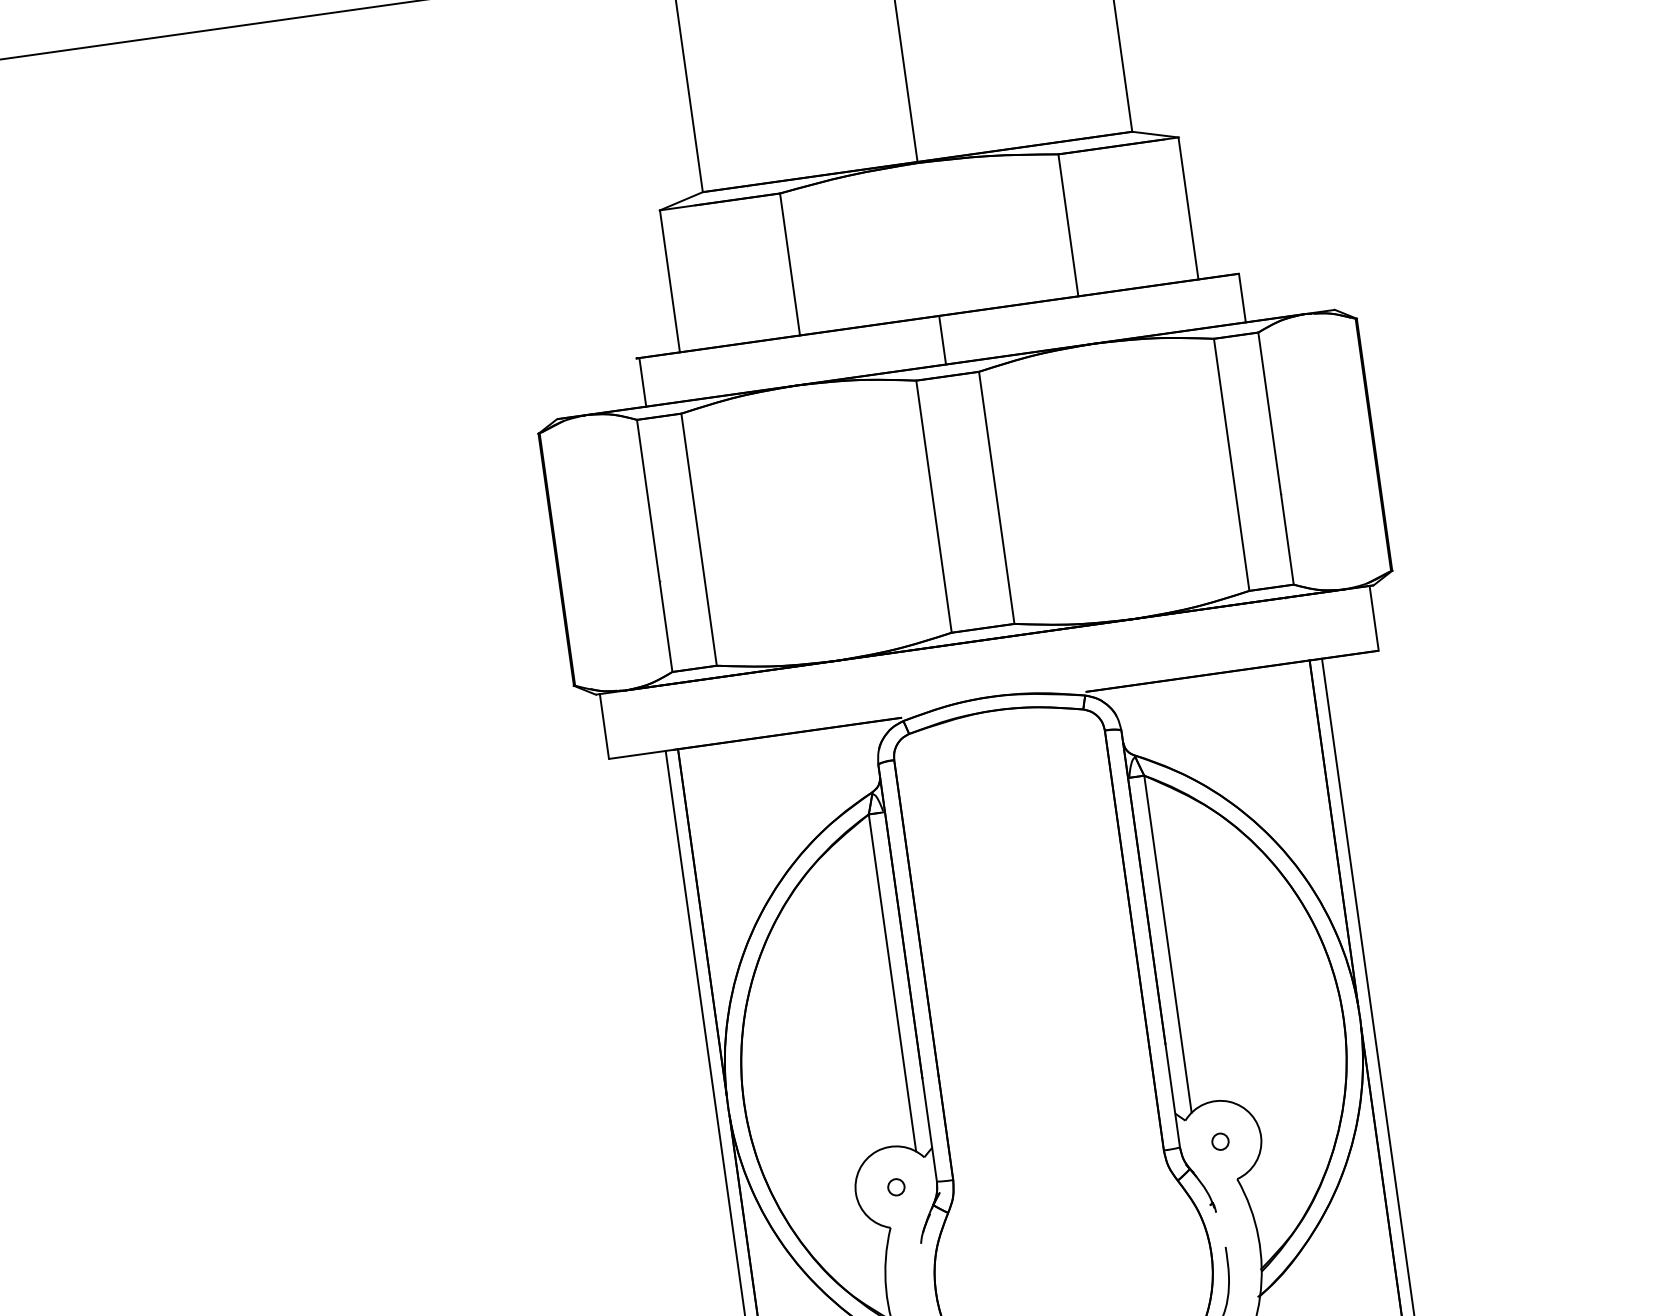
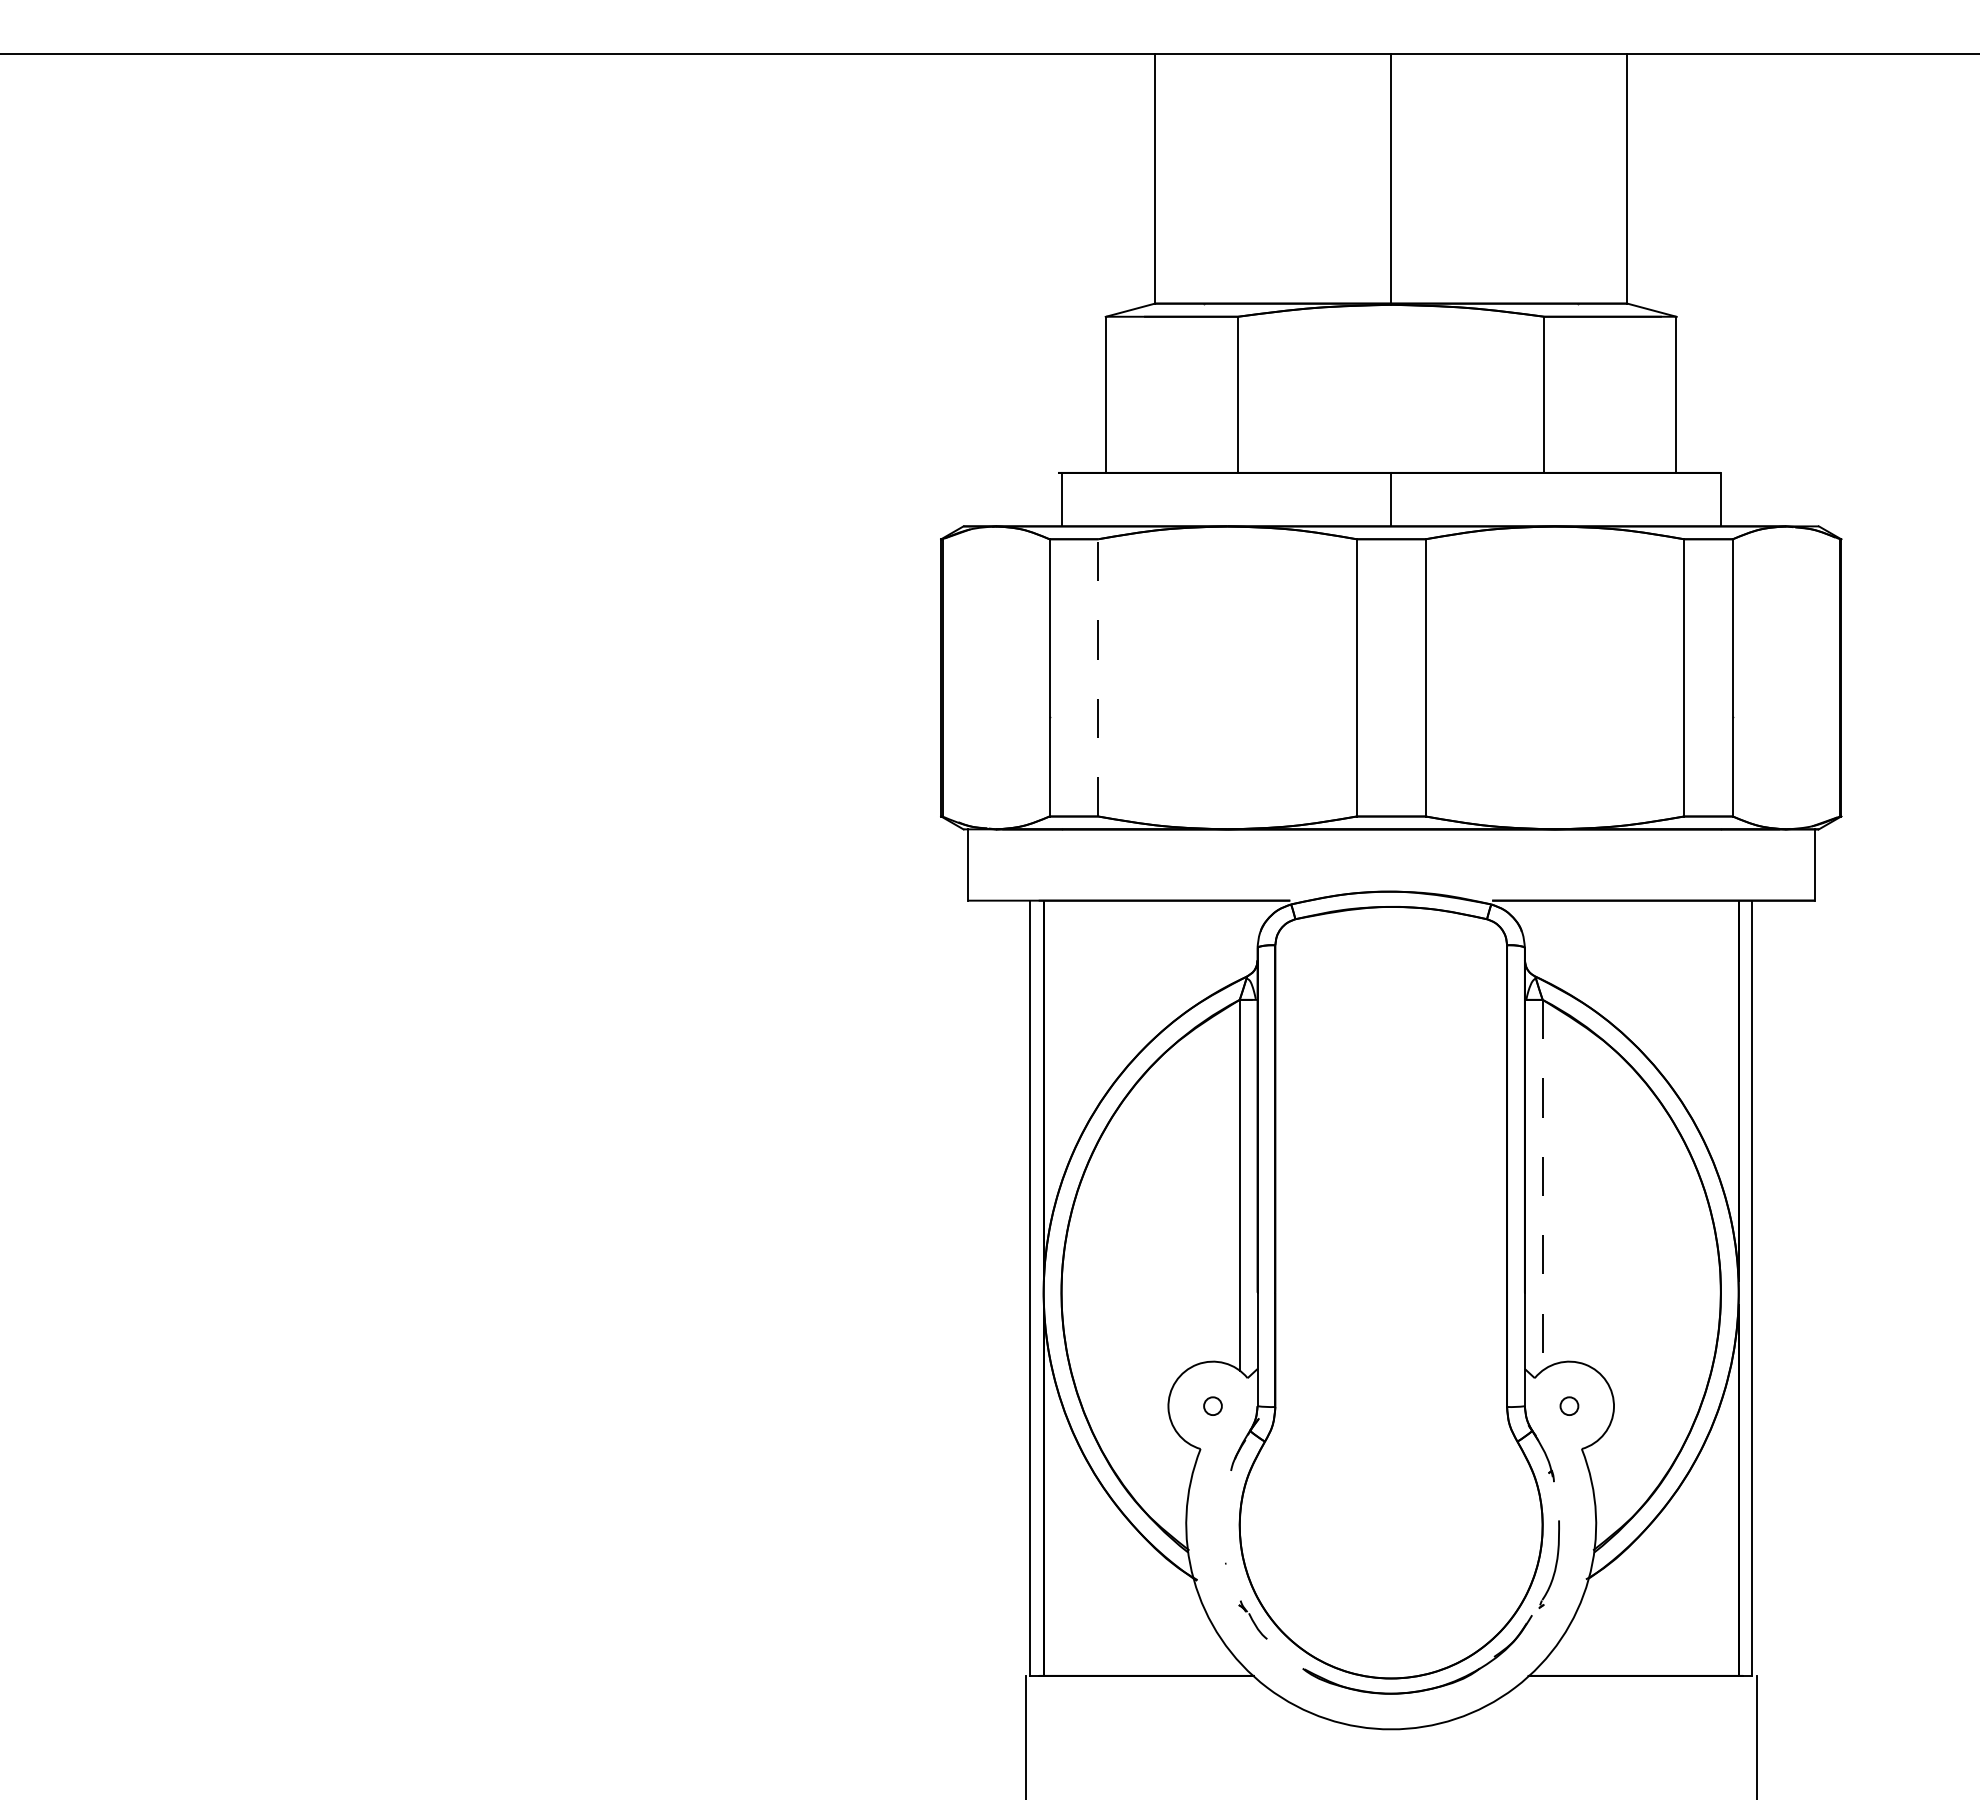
line: (699, 539) -> (1098, 677), solid -> dashed
line: (1167, 944) -> (1542, 1185), solid -> dashed

